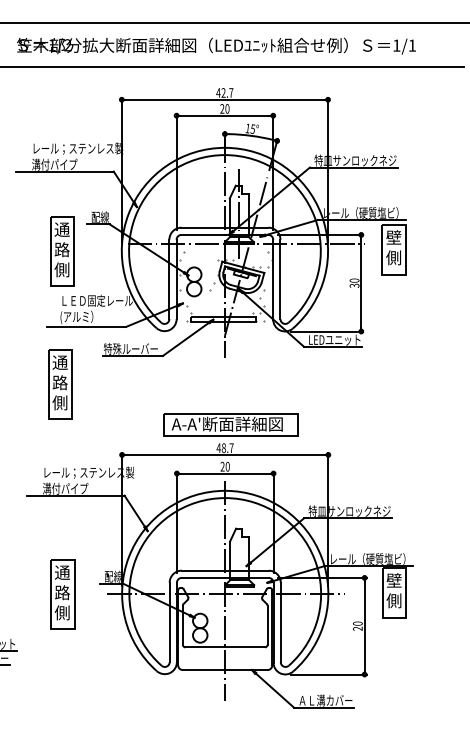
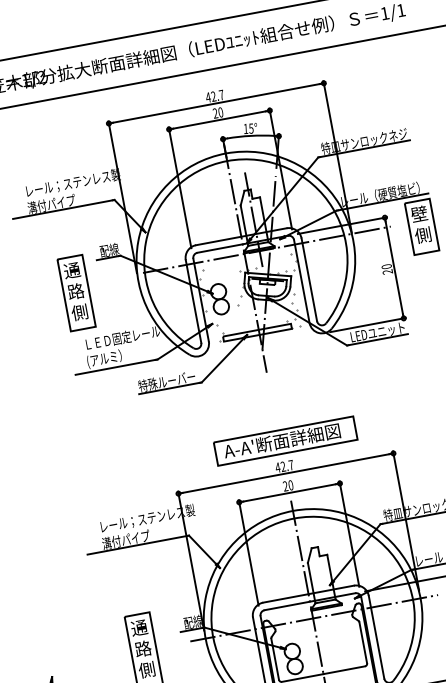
text: (355, 285) -> (388, 271), 30 -> 20
part: (60, 384) -> (100, 432), removed
text: (223, 447) -> (282, 466), 48.7 -> 42.7

